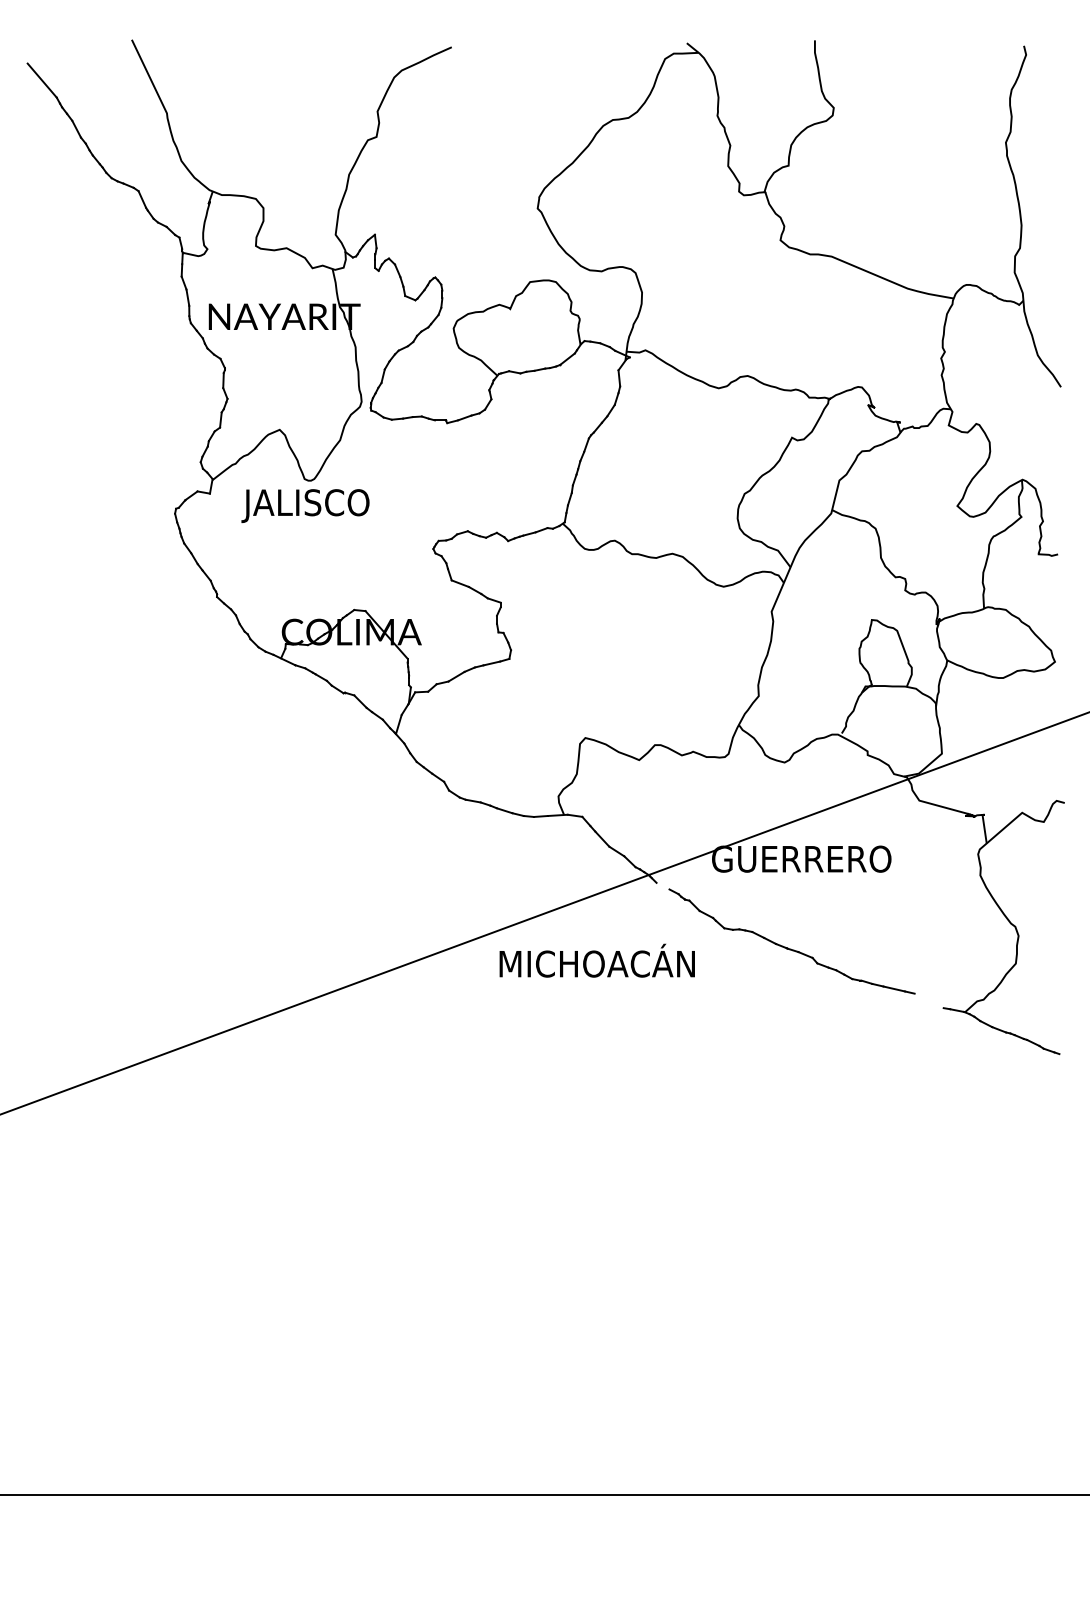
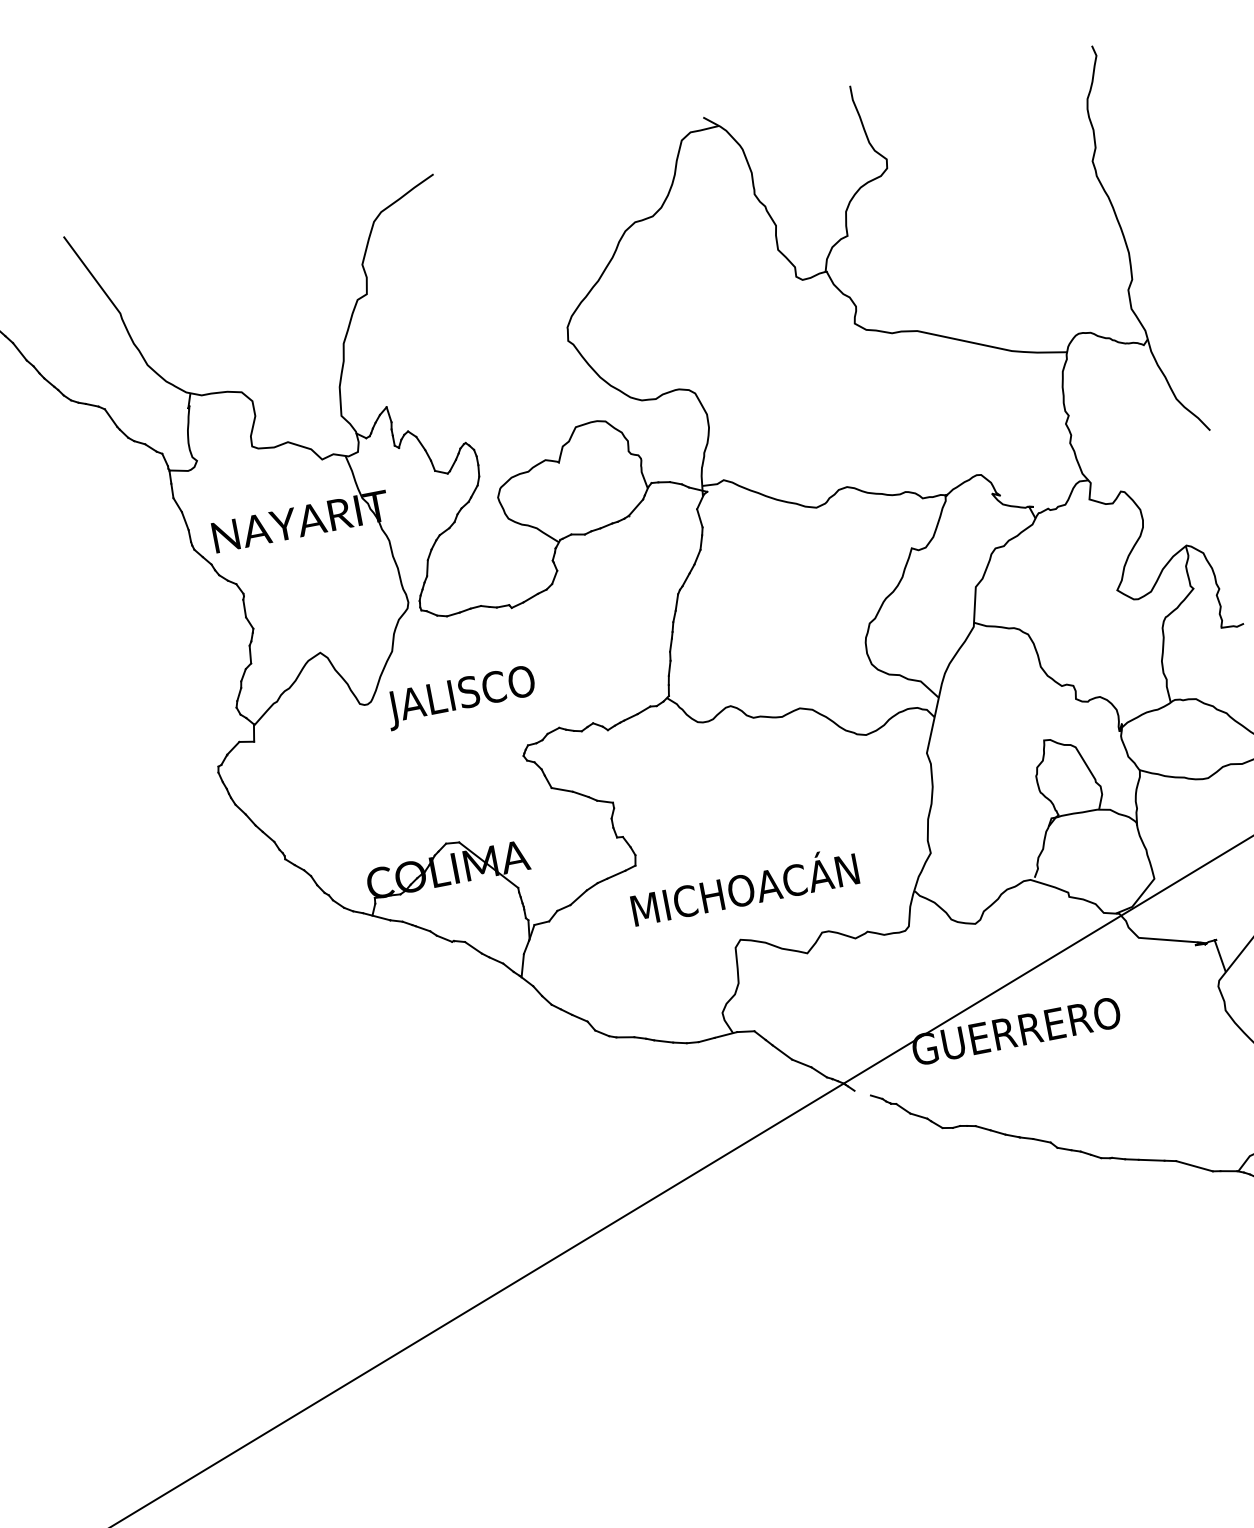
text: (305, 505) -> (461, 696), moved
text: (596, 960) -> (743, 886), moved
line: (928, 1000) -> (1193, 1165), added

